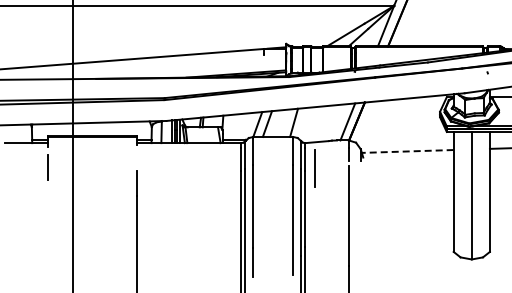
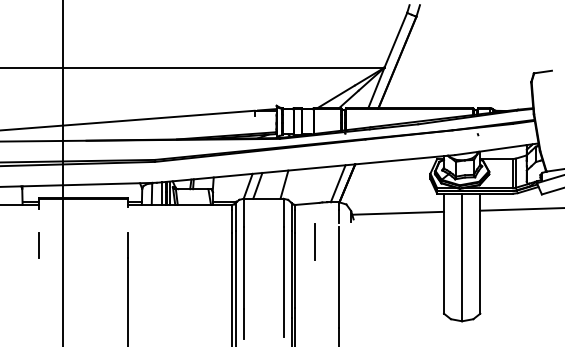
line: (408, 151) -> (398, 213), dashed -> solid
line: (48, 167) -> (38, 245), moved
line: (314, 167) -> (314, 241), moved

